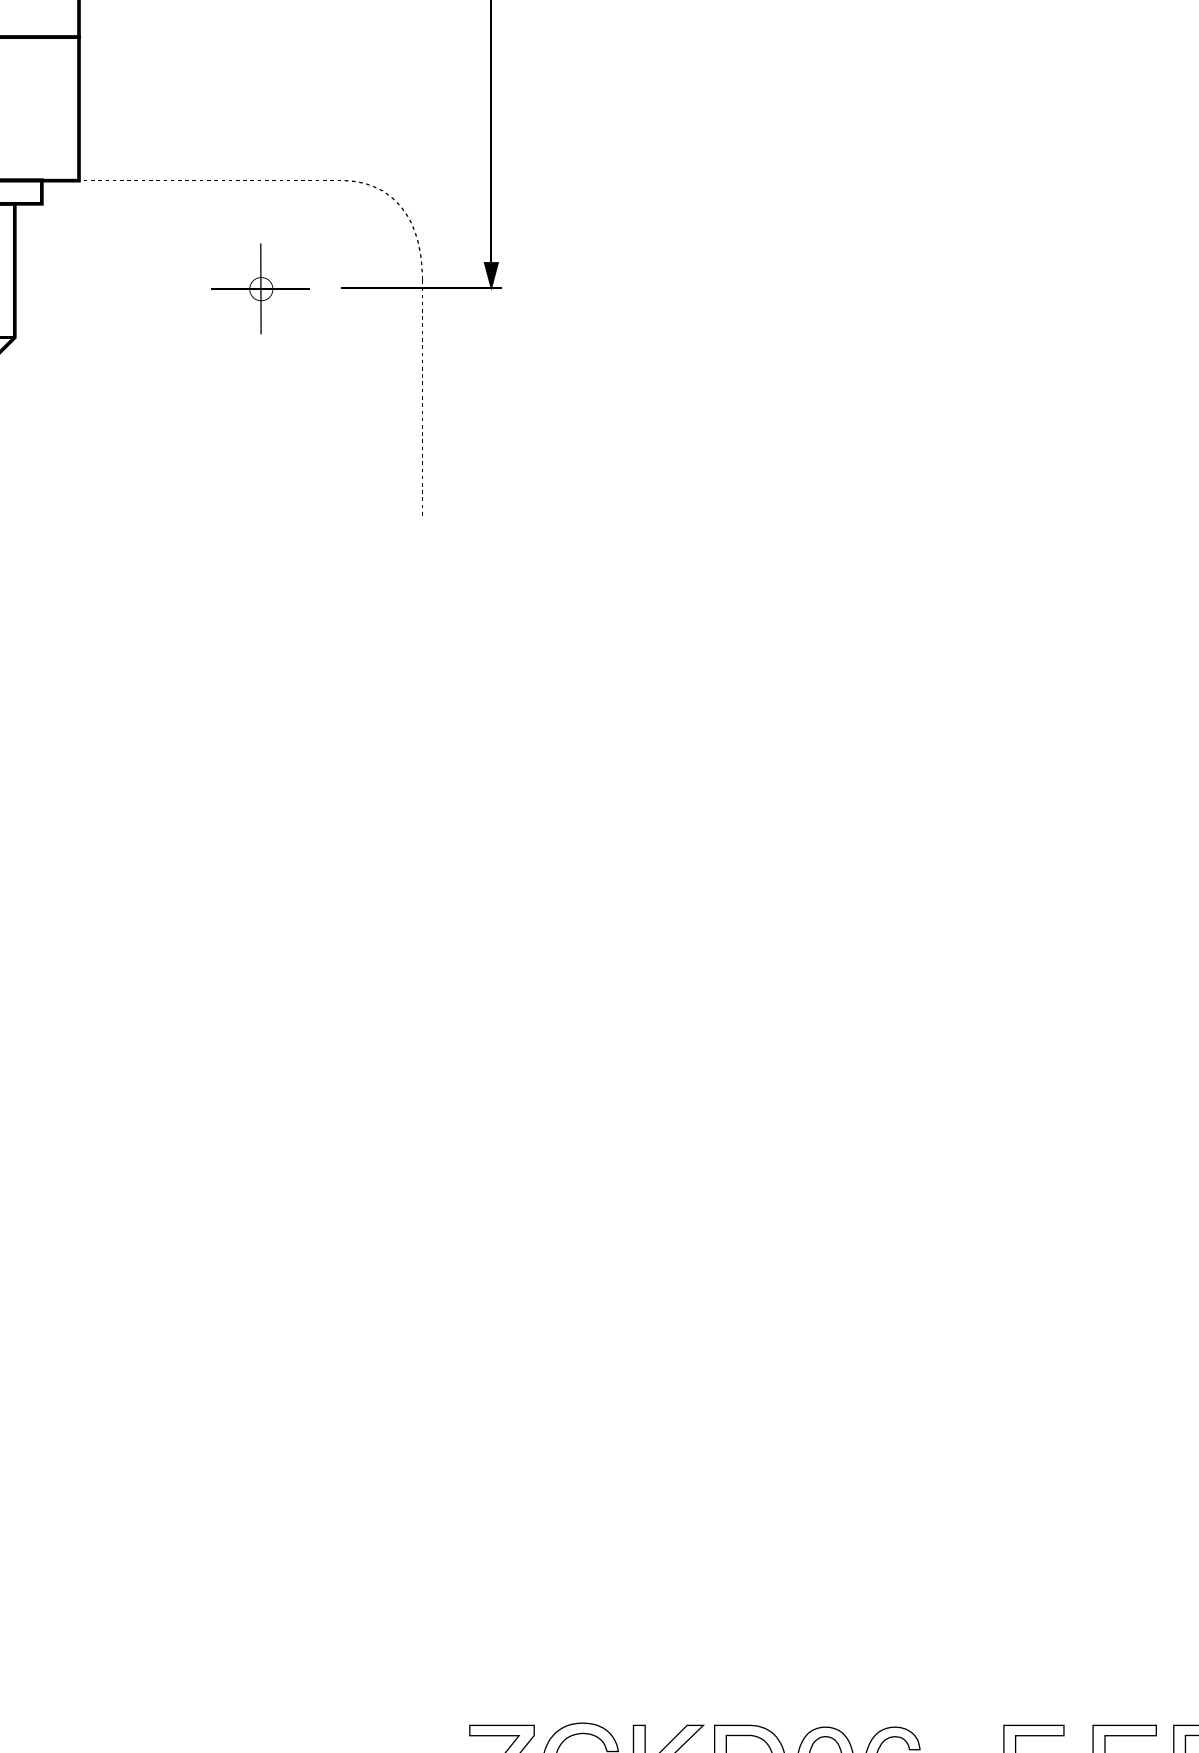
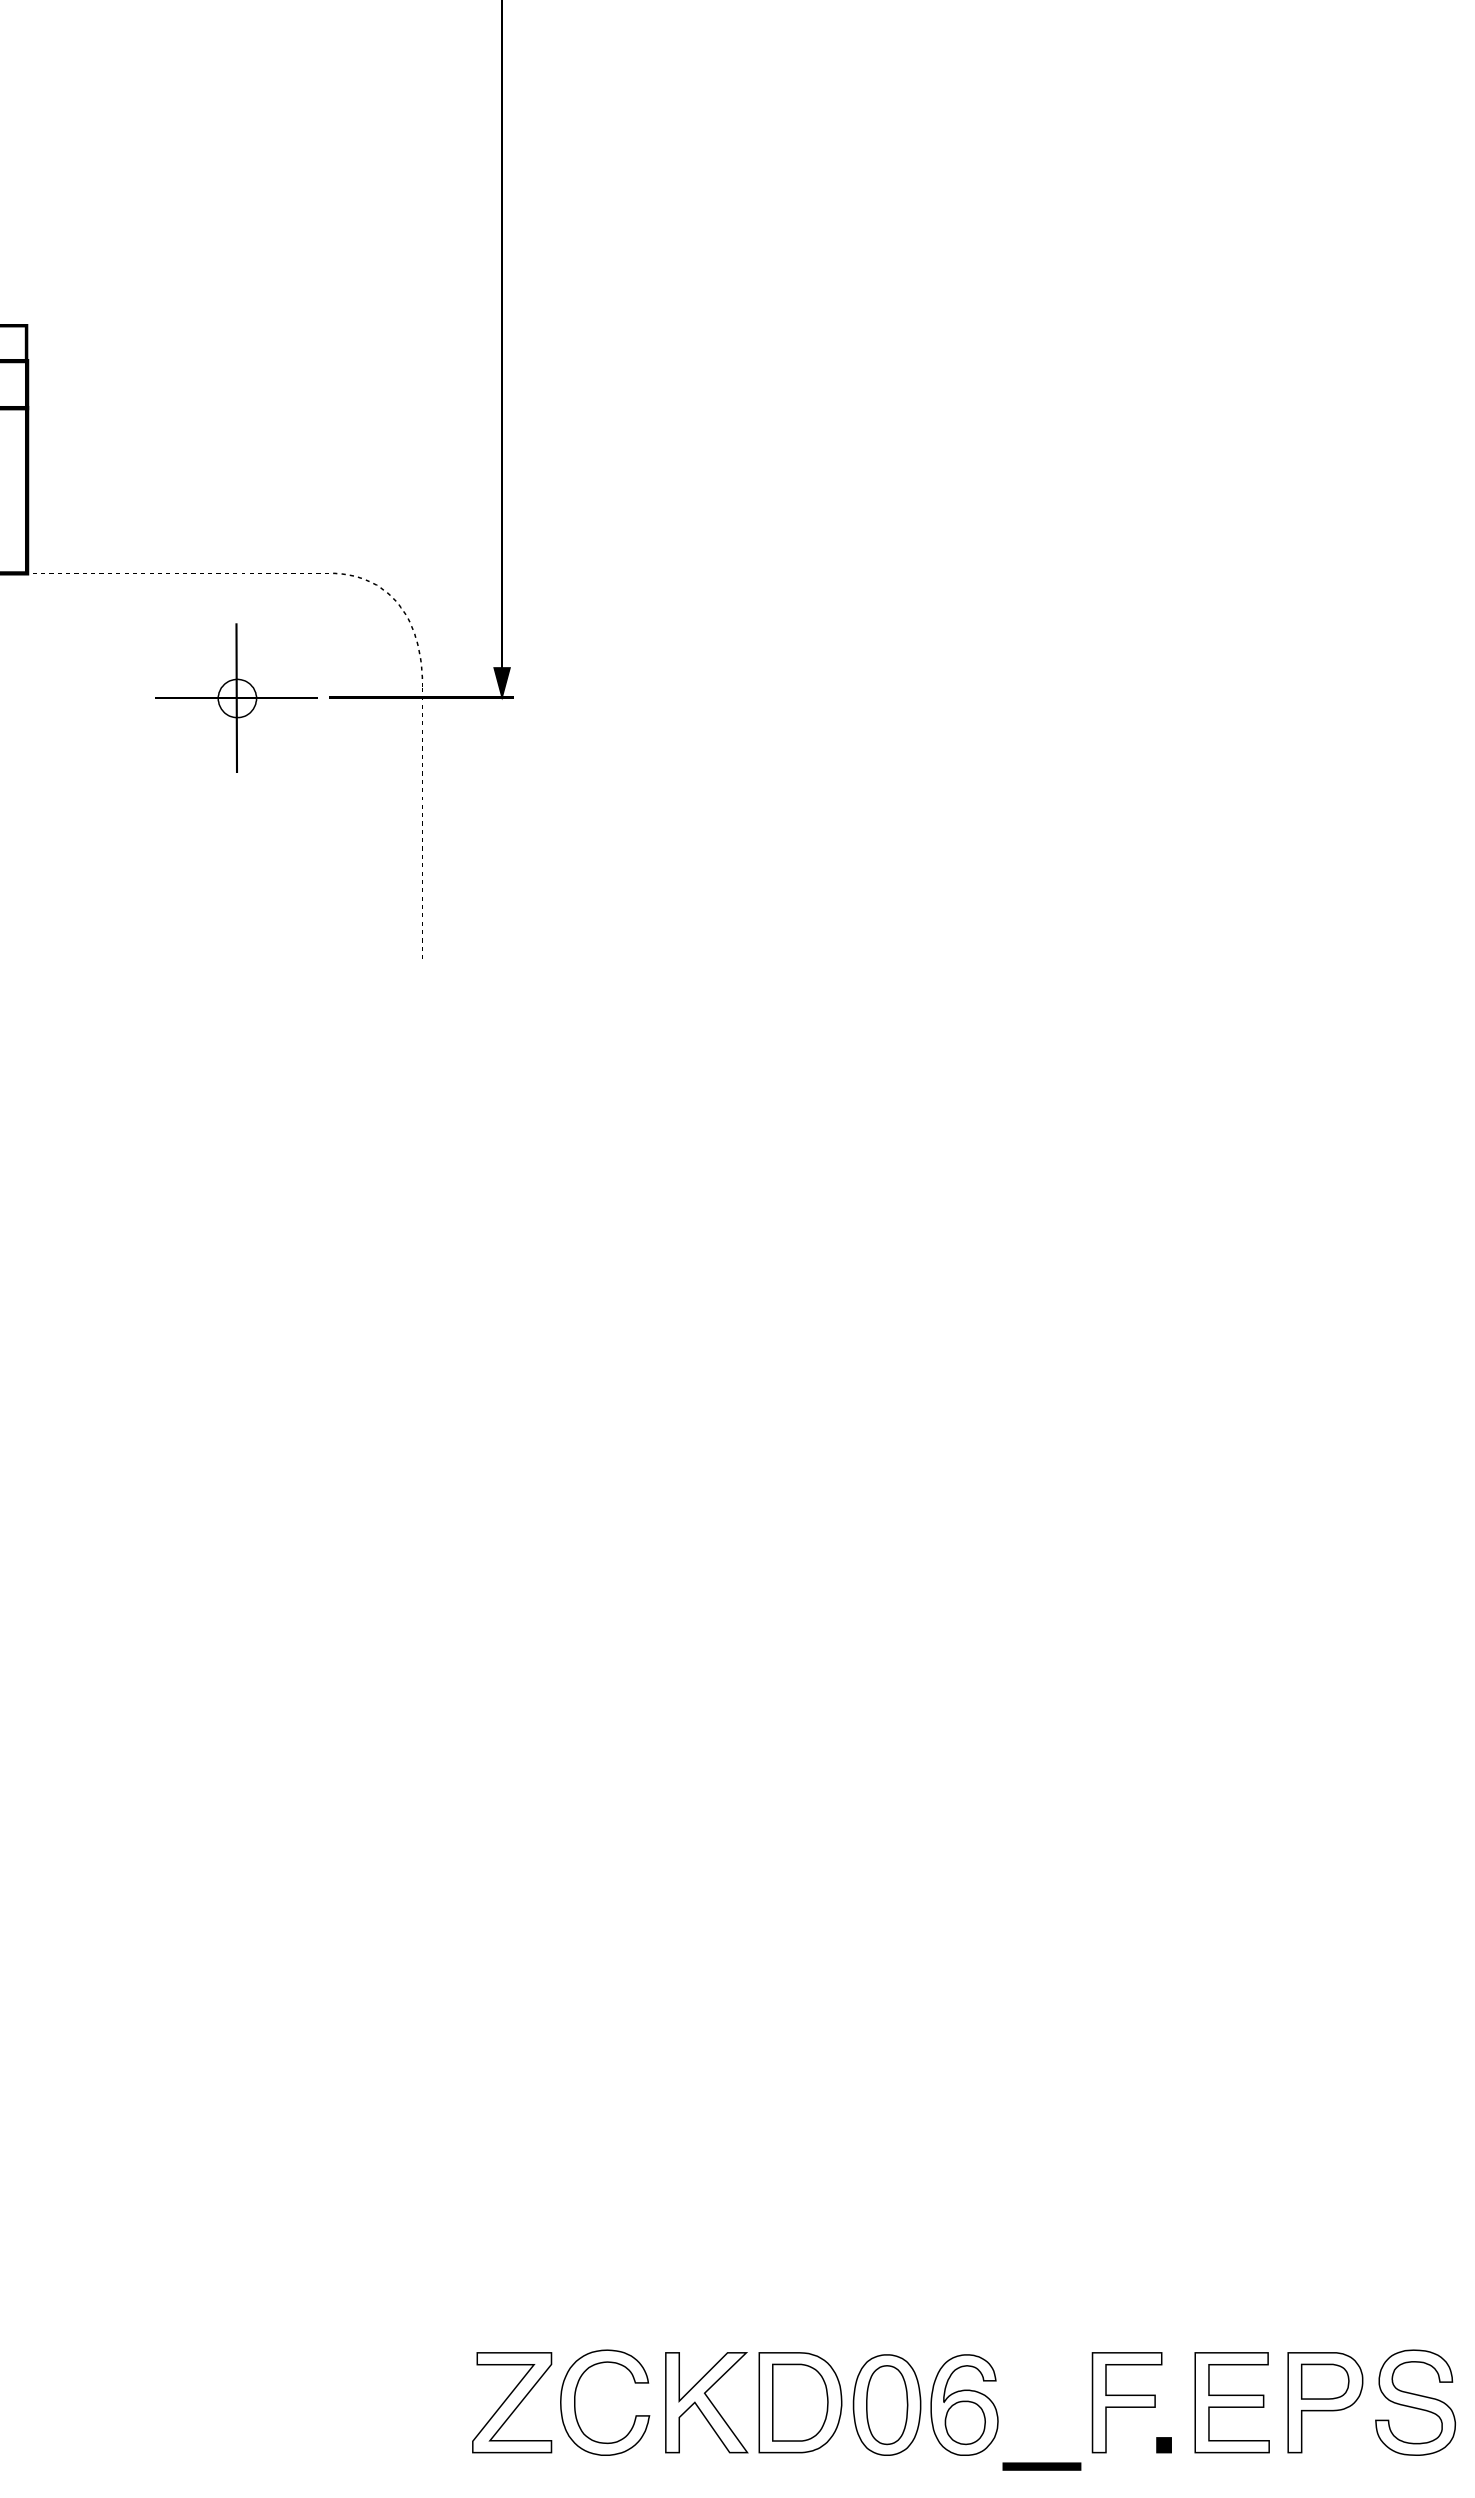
part: (260, 288) -> (236, 697), size x1.43

